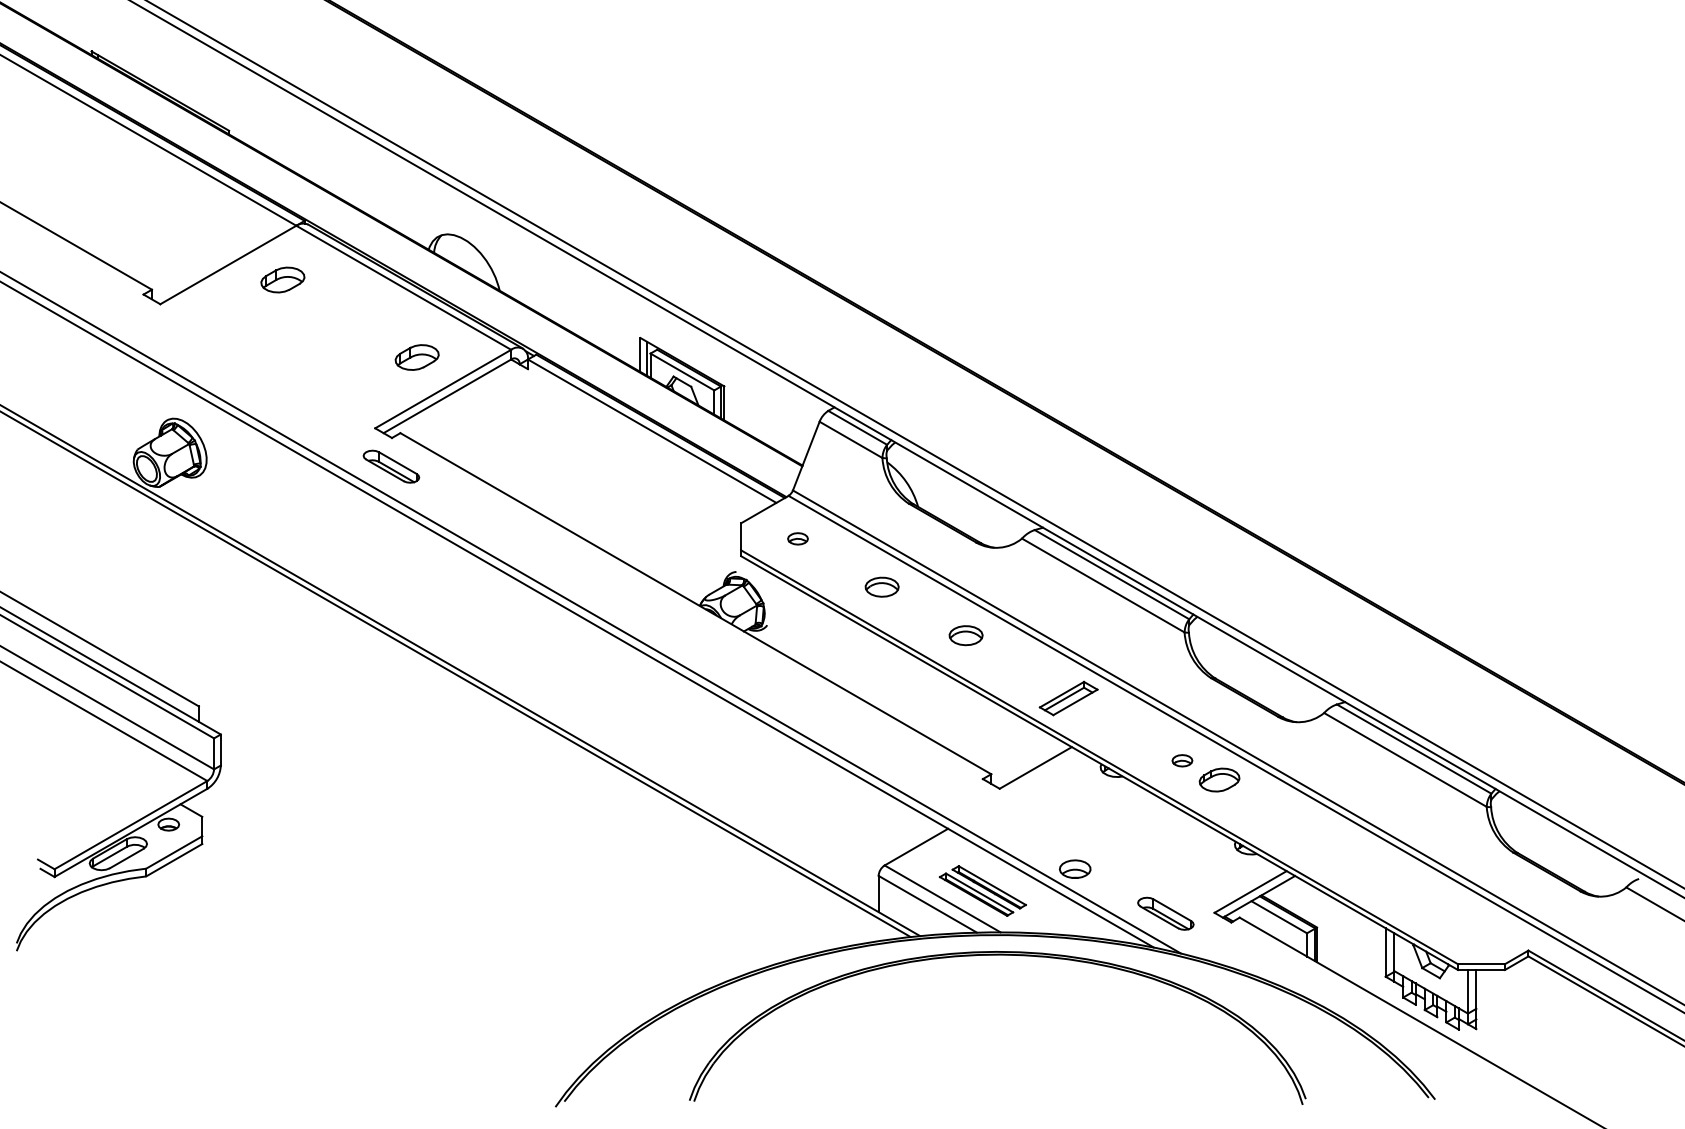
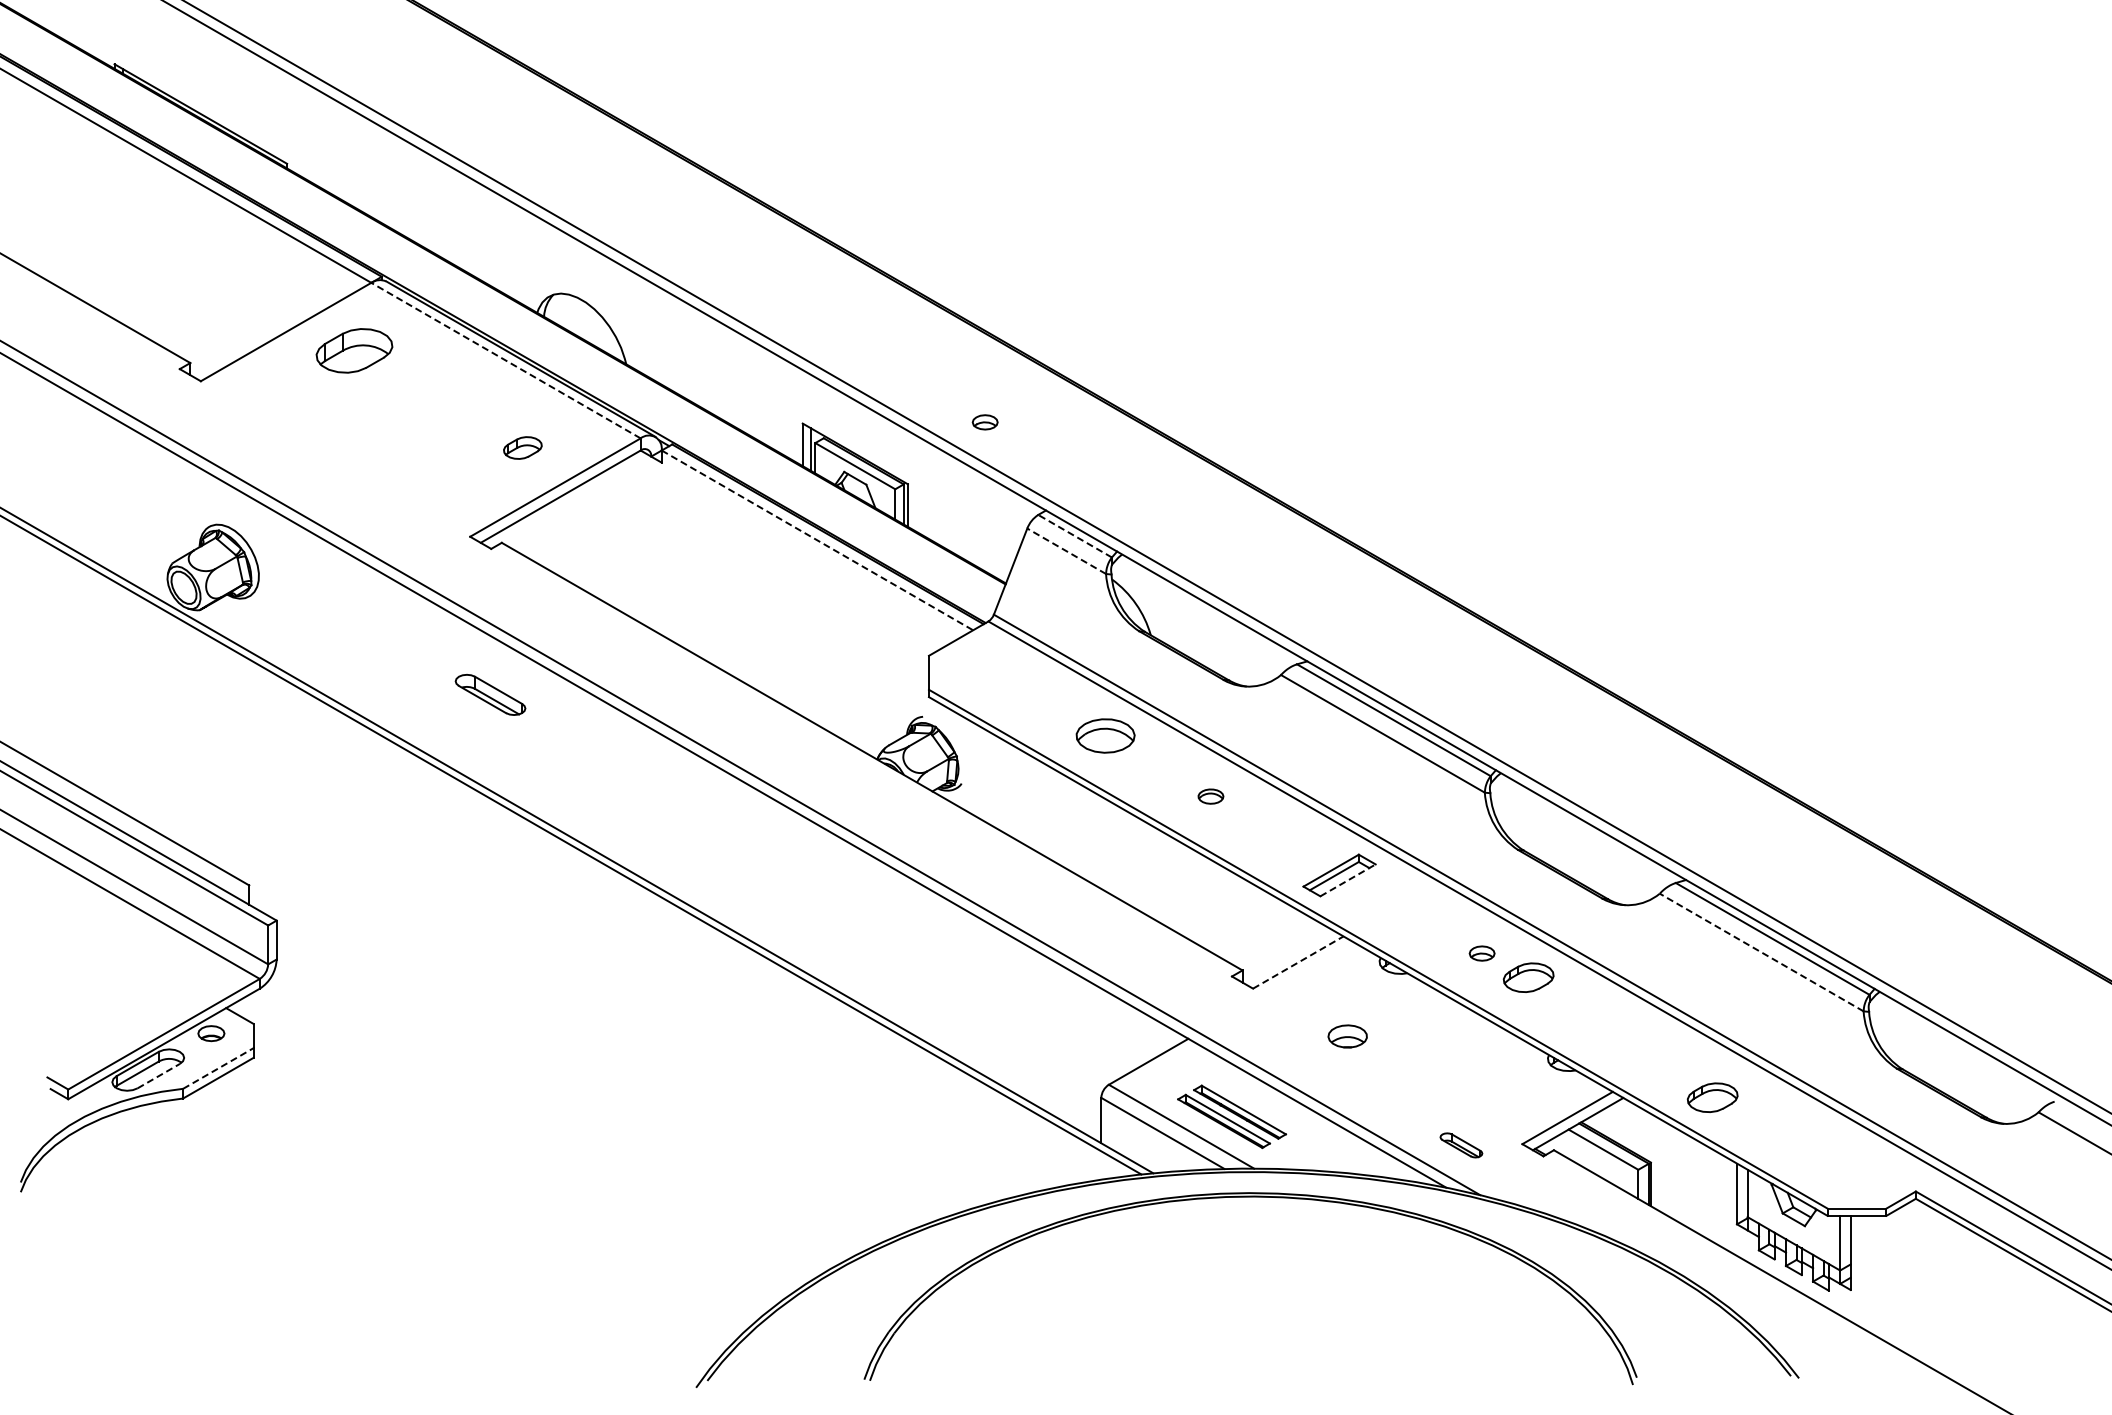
part: (282, 279) -> (354, 350), size x1.4
line: (404, 287) -> (506, 360), solid -> dashed
part: (416, 357) -> (522, 447), size x0.7
line: (858, 428) -> (1075, 536), solid -> dashed
line: (652, 431) -> (817, 540), solid -> dashed
line: (850, 440) -> (1066, 551), solid -> dashed
part: (391, 466) -> (490, 694), moved
part: (797, 538) -> (984, 422), moved
part: (881, 586) -> (1105, 735), size x1.4
part: (965, 635) -> (1210, 796), size x0.6
line: (1075, 702) -> (1348, 880), solid -> dashed
line: (1405, 759) -> (1761, 952), solid -> dashed
line: (1035, 767) -> (1298, 962), solid -> dashed
line: (174, 852) -> (218, 1068), solid -> dashed
line: (127, 858) -> (159, 1075), solid -> dashed
part: (1075, 869) -> (1347, 1036), moved
part: (1366, 875) -> (1712, 1097), added
part: (1165, 913) -> (1461, 1145), size x0.6

